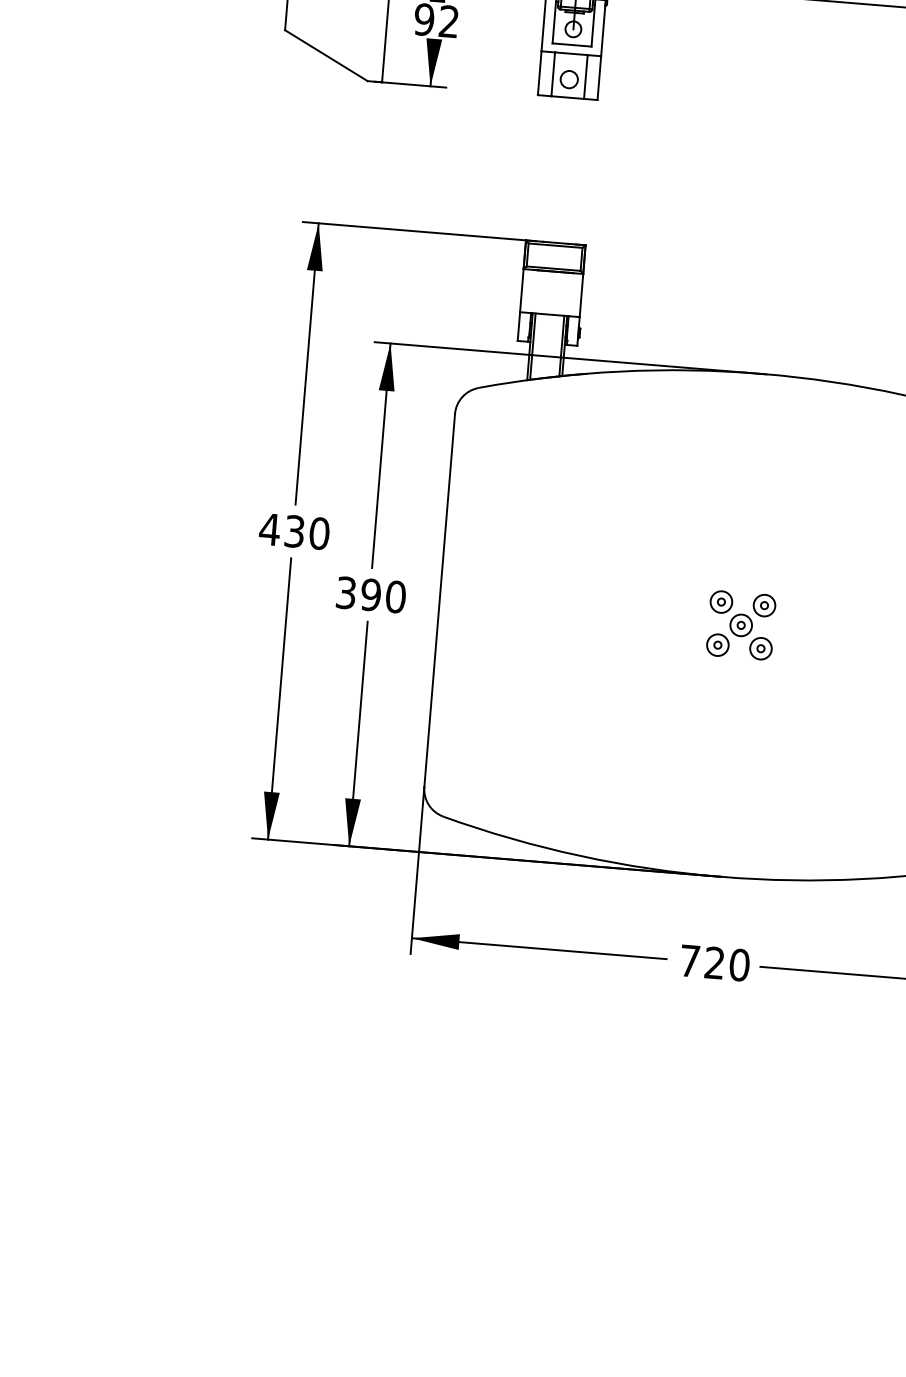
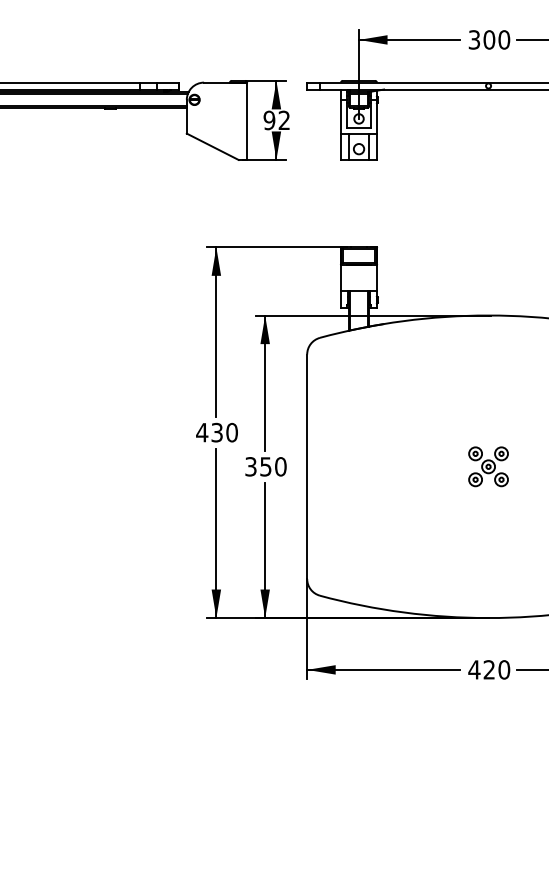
text: (370, 594) -> (265, 466), 390 -> 350
text: (690, 960) -> (474, 669), 720 -> 420

